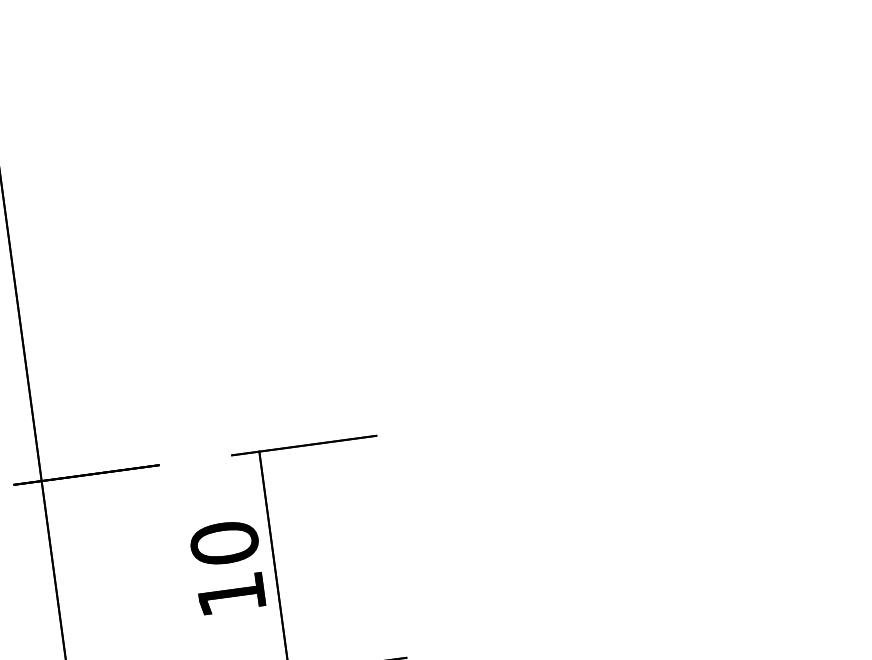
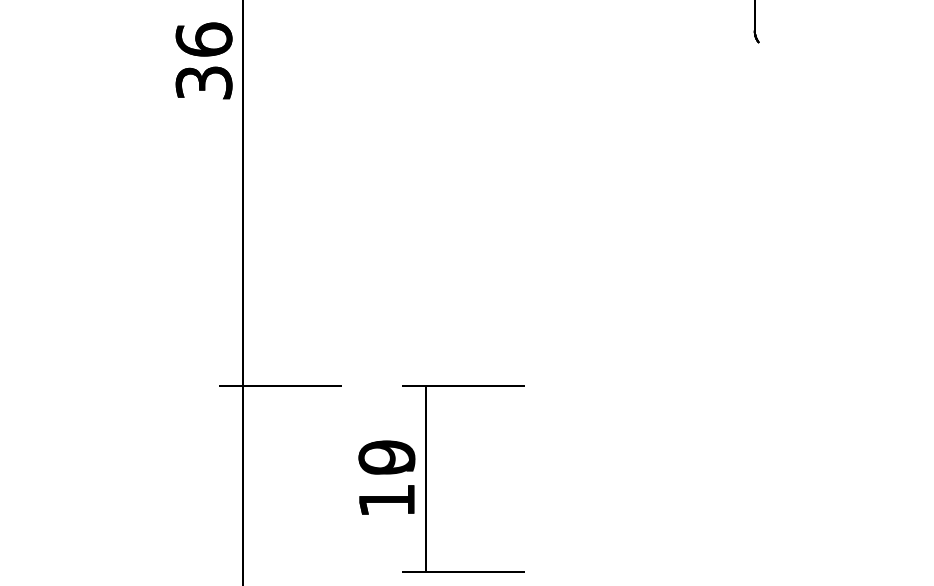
text: (224, 543) -> (386, 457), 10 -> 19

